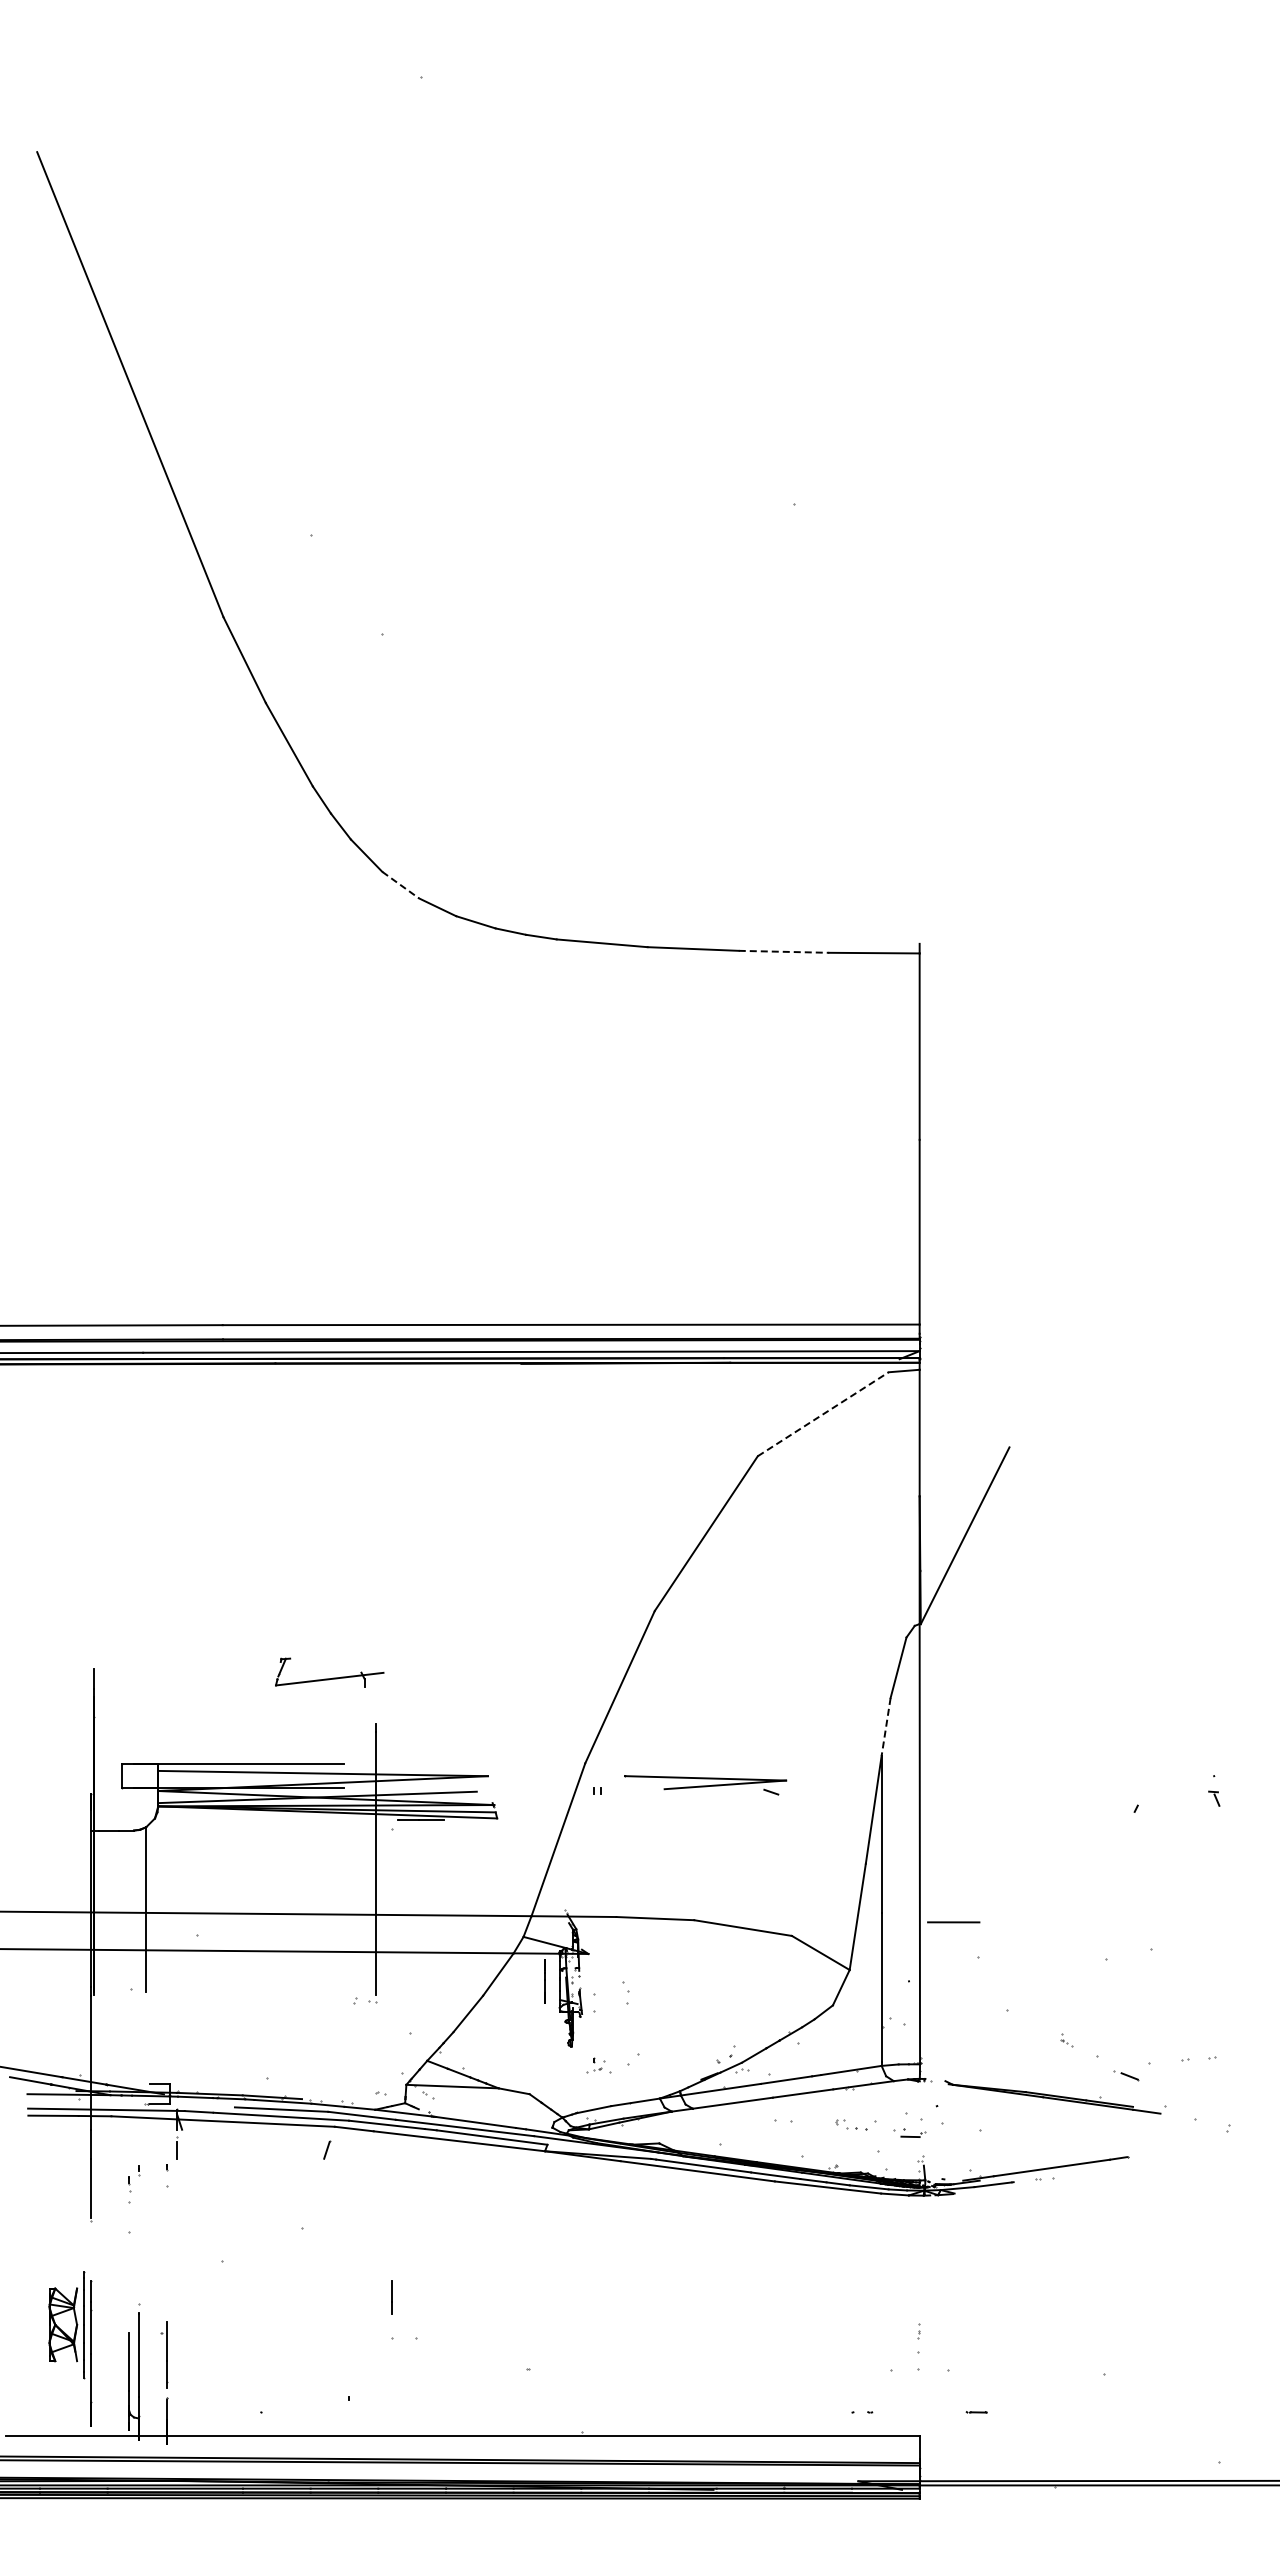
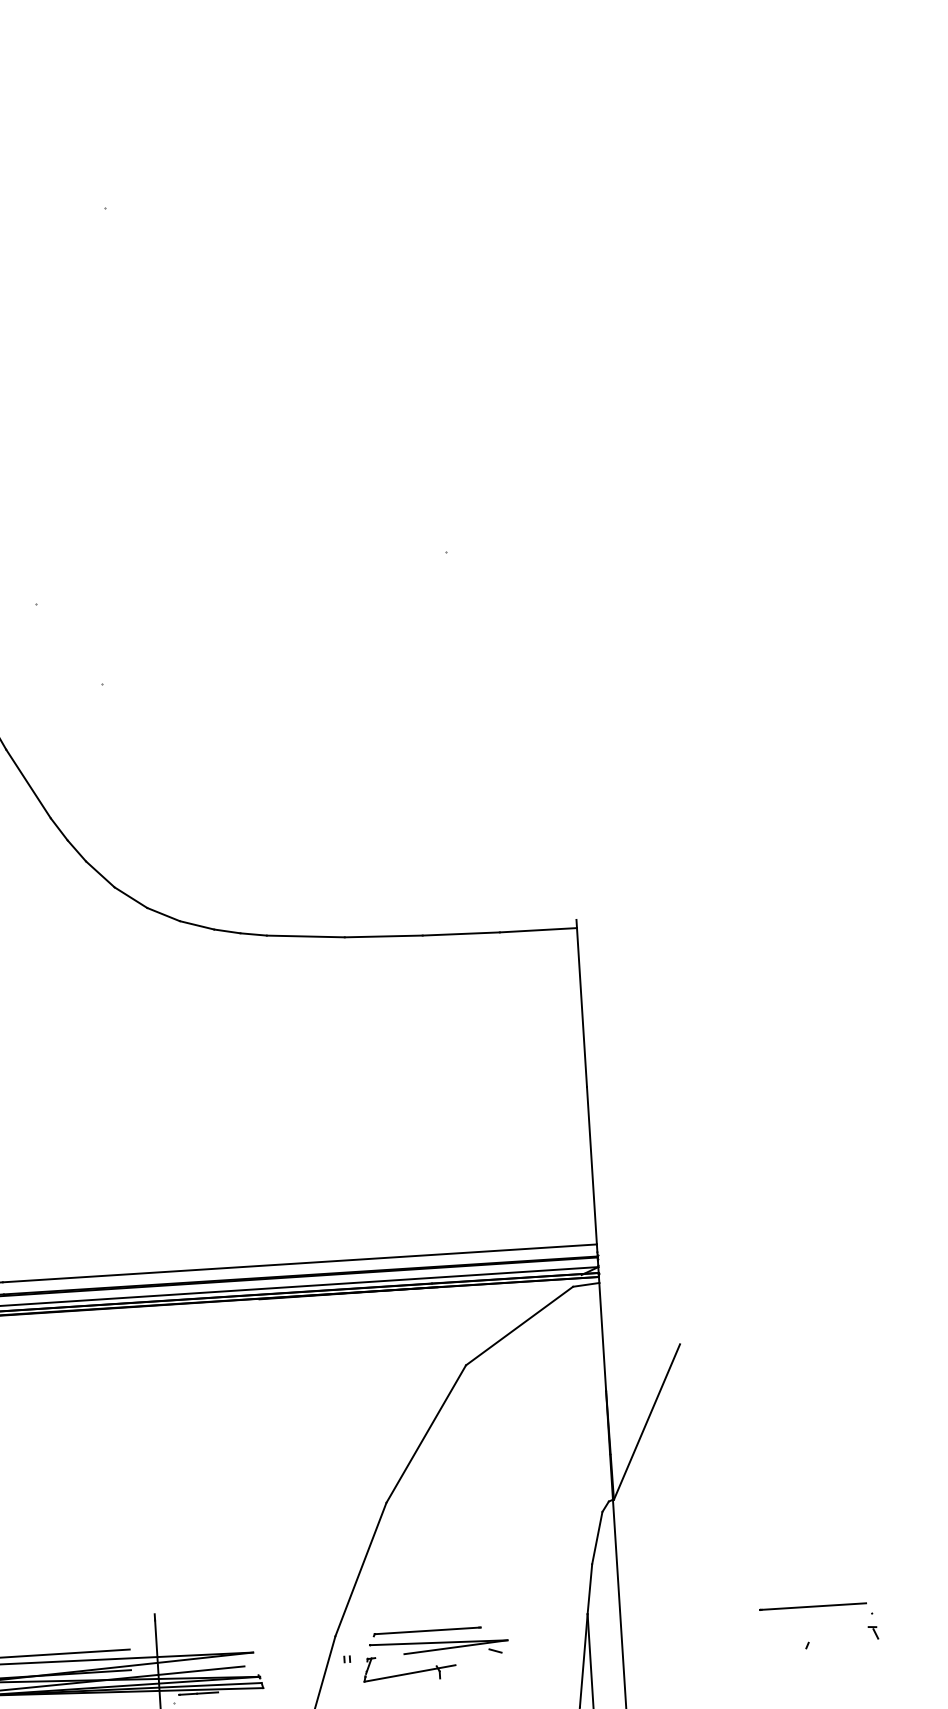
line: (400, 885) -> (130, 898), dashed -> solid
line: (784, 951) -> (461, 933), dashed -> solid
line: (823, 1414) -> (519, 1326), dashed -> solid
part: (329, 1672) -> (409, 1667), moved
line: (886, 1727) -> (590, 1589), dashed -> solid
line: (1145, 1763) -> (812, 1606), added
part: (692, 1764) -> (426, 1631), added

